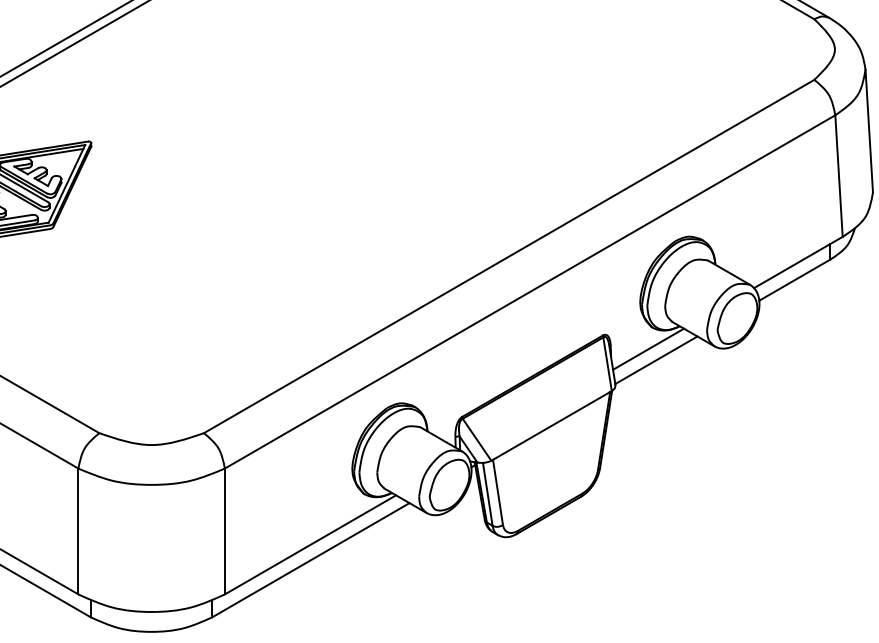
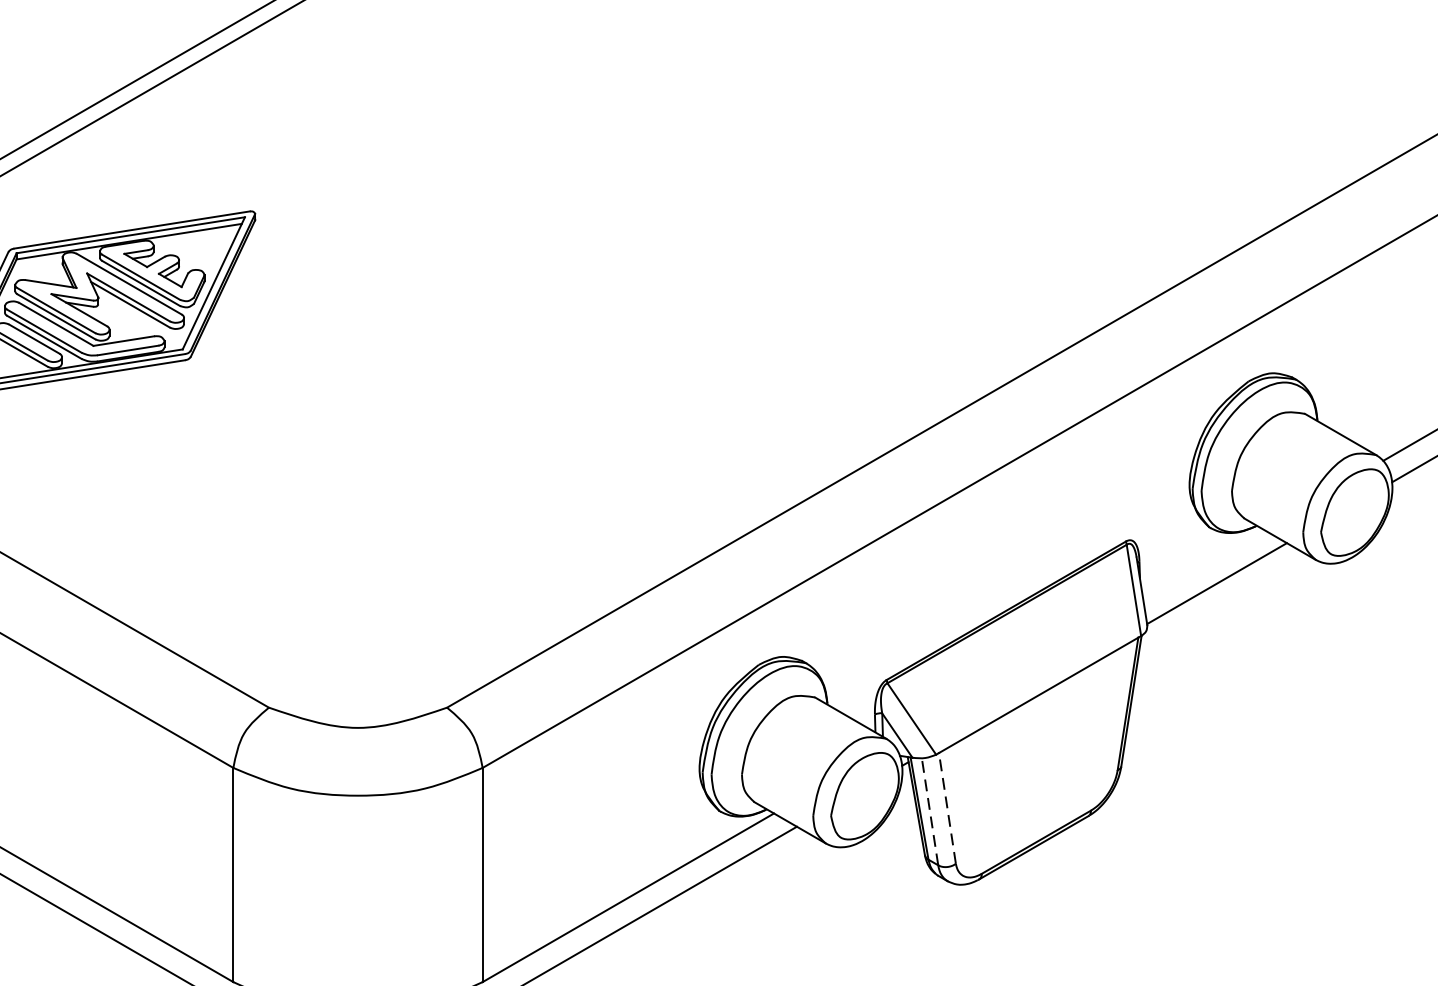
line: (648, 348) -> (1203, 563), removed
line: (498, 492) -> (948, 808), solid -> dashed
line: (487, 494) -> (929, 812), solid -> dashed

